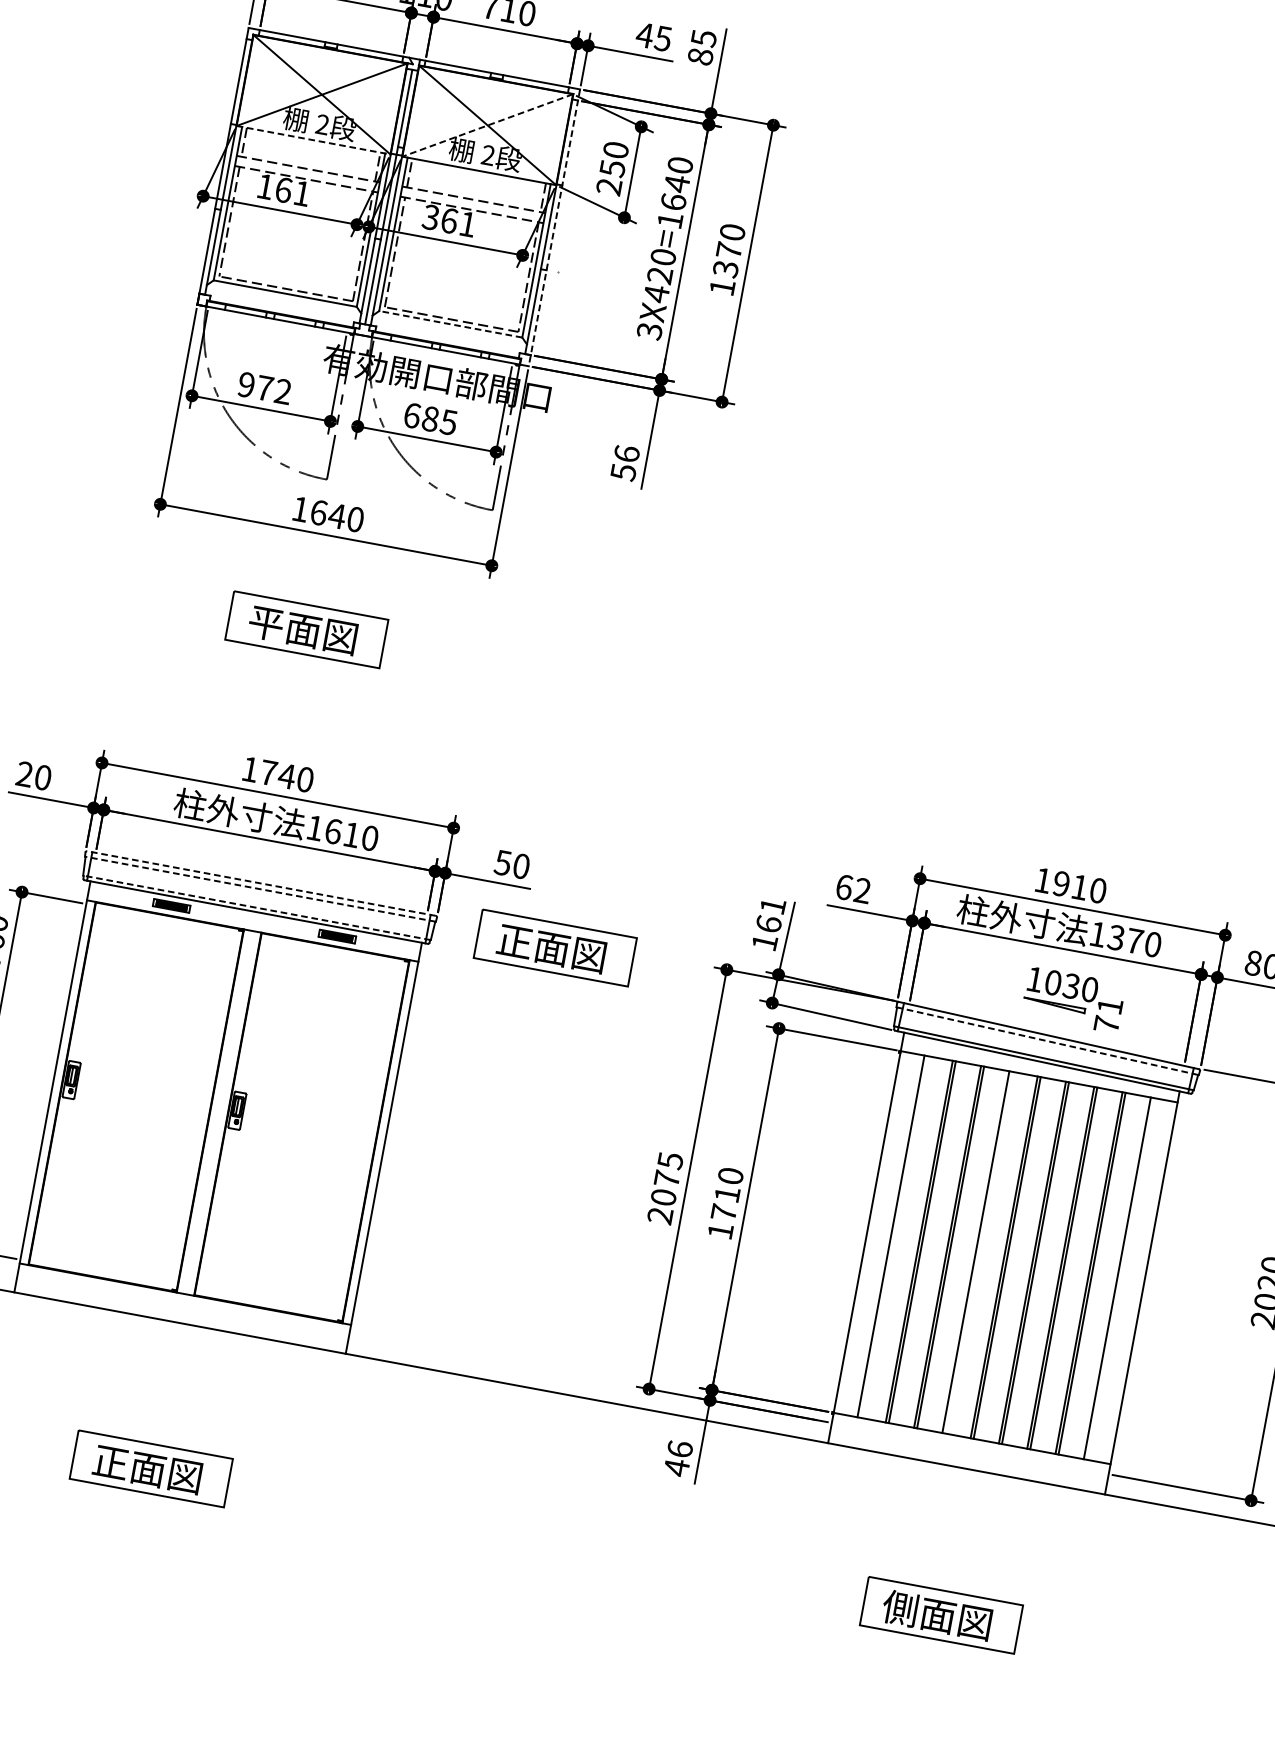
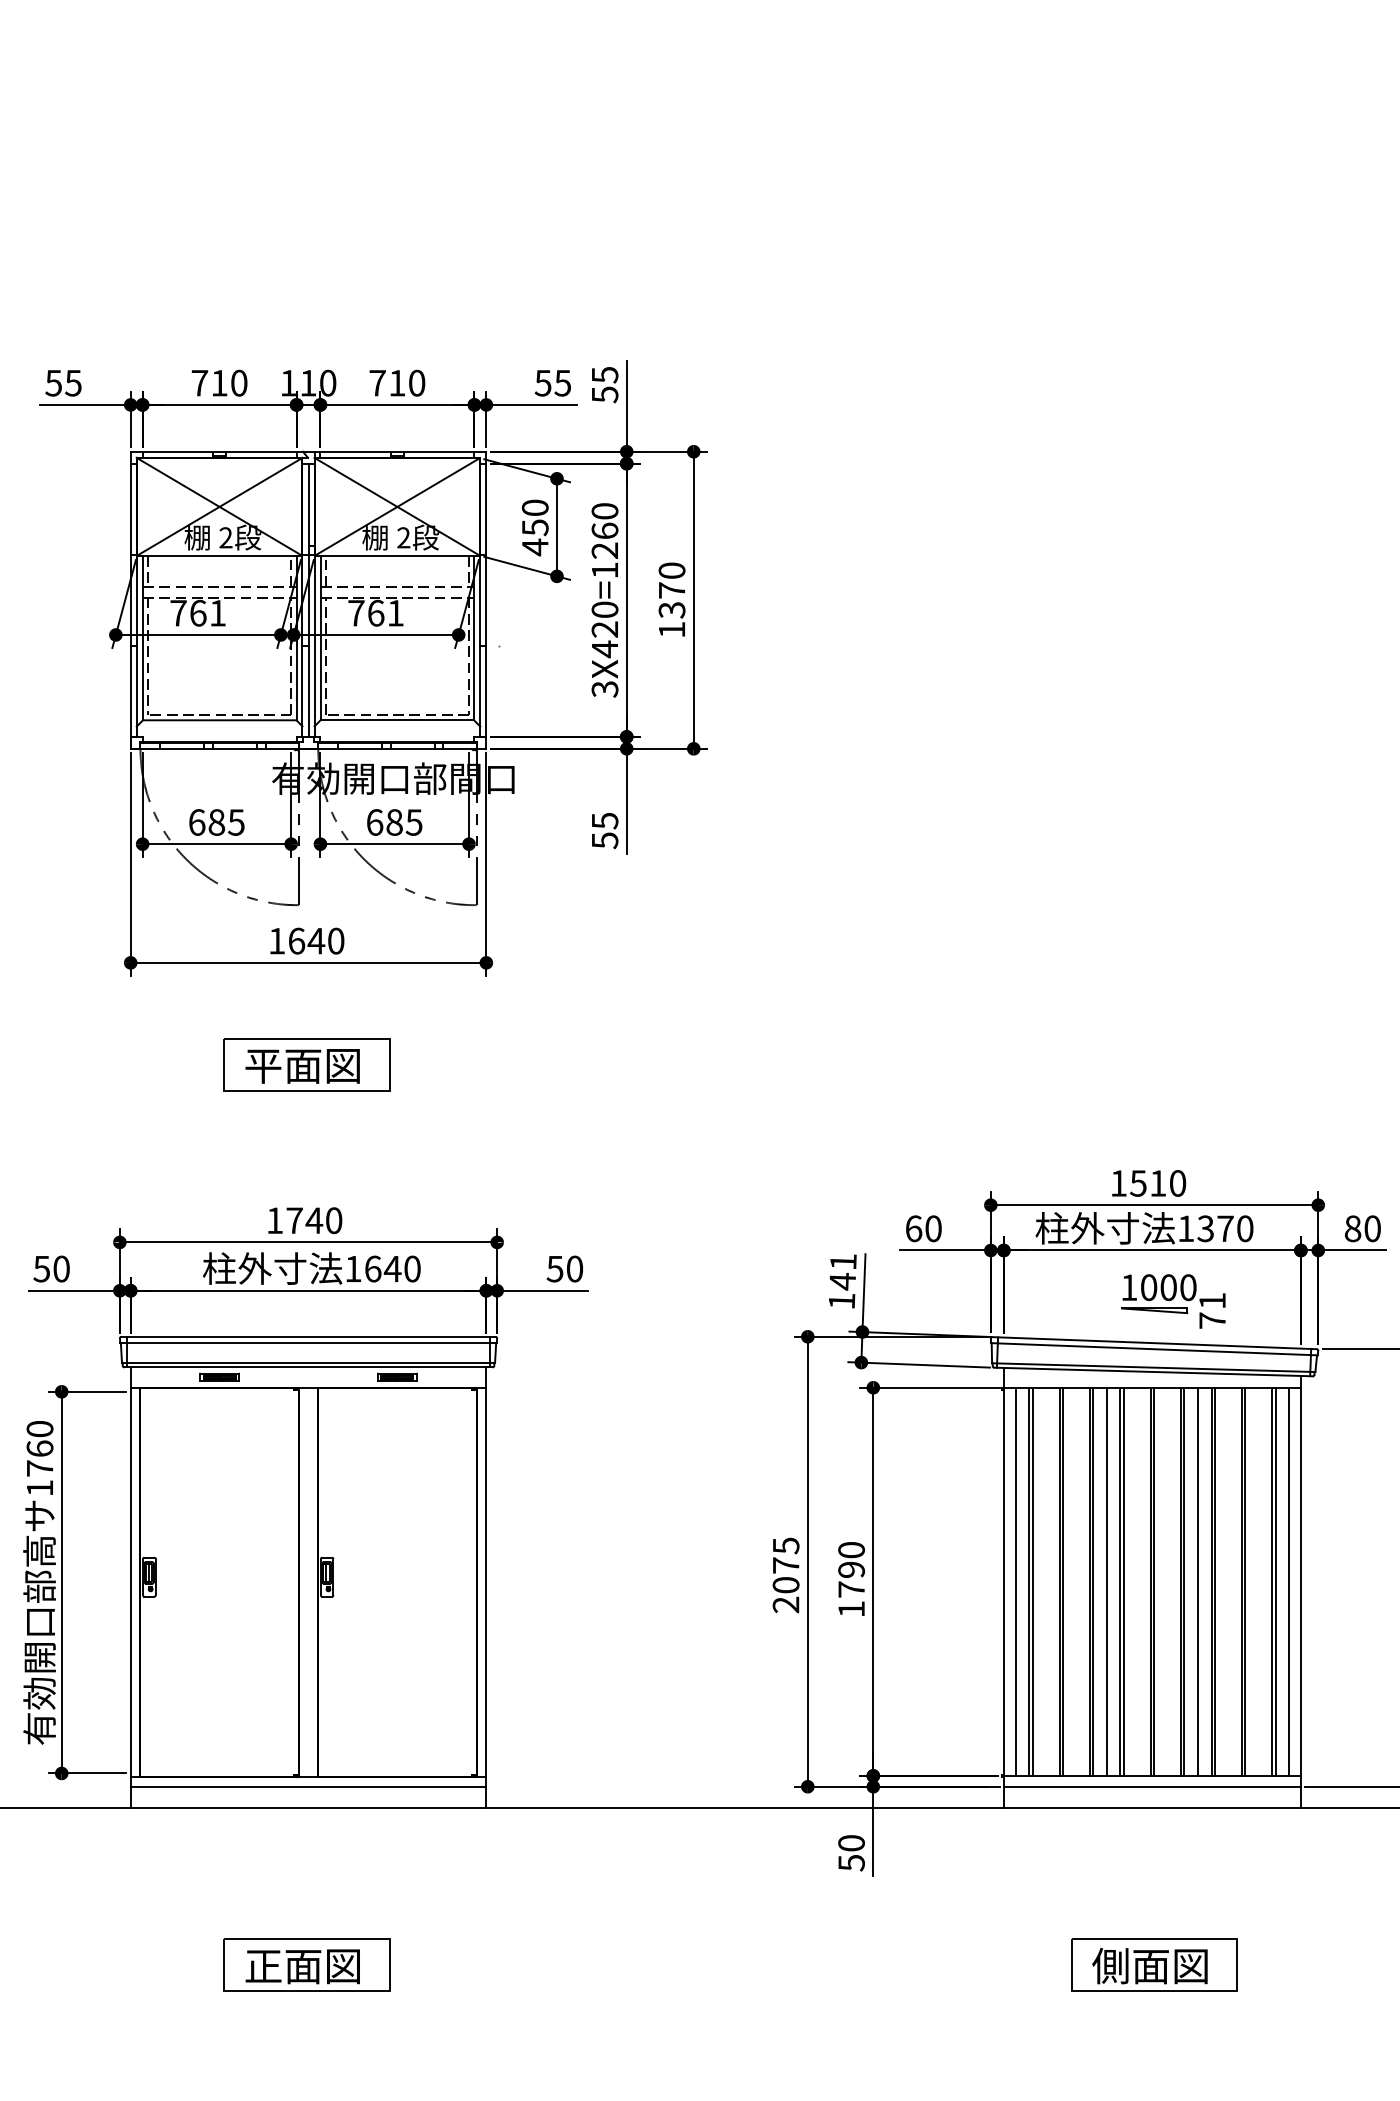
text: (645, 35) -> (543, 383), 45 -> 55
text: (700, 56) -> (604, 394), 85 -> 55
line: (487, 125) -> (397, 506), dashed -> solid
line: (313, 140) -> (219, 555), dashed -> solid
text: (265, 186) -> (178, 613), 161 -> 761
text: (608, 186) -> (534, 547), 250 -> 450
text: (674, 192) -> (604, 540), 3X420=1640 -> 3X420=1260
text: (430, 216) -> (355, 612), 361 -> 761
line: (554, 228) -> (486, 600), dashed -> solid
line: (450, 324) -> (397, 720), dashed -> solid
text: (264, 388) -> (216, 822), 972 -> 685
text: (626, 453) -> (604, 820), 56 -> 55
text: (24, 773) -> (41, 1268), 20 -> 50
text: (351, 834) -> (392, 1268), 1610 -> 1640
line: (261, 883) -> (308, 1336), dashed -> solid
text: (1061, 884) -> (1138, 1183), 1910 -> 1510
line: (260, 888) -> (308, 1342), dashed -> solid
text: (862, 890) -> (933, 1228), 62 -> 60
line: (257, 907) -> (308, 1362), dashed -> solid
text: (768, 924) -> (842, 1281), 161 -> 141
part: (555, 947) -> (625, 1346), removed
text: (1071, 986) -> (1168, 1287), 1030 -> 1000
line: (1047, 1041) -> (1154, 1349), dashed -> solid
text: (727, 1194) -> (851, 1569), 1710 -> 1790
line: (878, 1233) -> (1015, 1581), added
line: (893, 1236) -> (1032, 1581), added
line: (962, 1249) -> (1106, 1581), added
line: (978, 1252) -> (1123, 1581), added
line: (1048, 1265) -> (1198, 1581), added
line: (1120, 1278) -> (1275, 1581), added
line: (1133, 1280) -> (1289, 1581), added
line: (183, 1302) -> (308, 1786), added
line: (970, 1448) -> (1152, 1786), added
text: (678, 1458) -> (851, 1853), 46 -> 50

